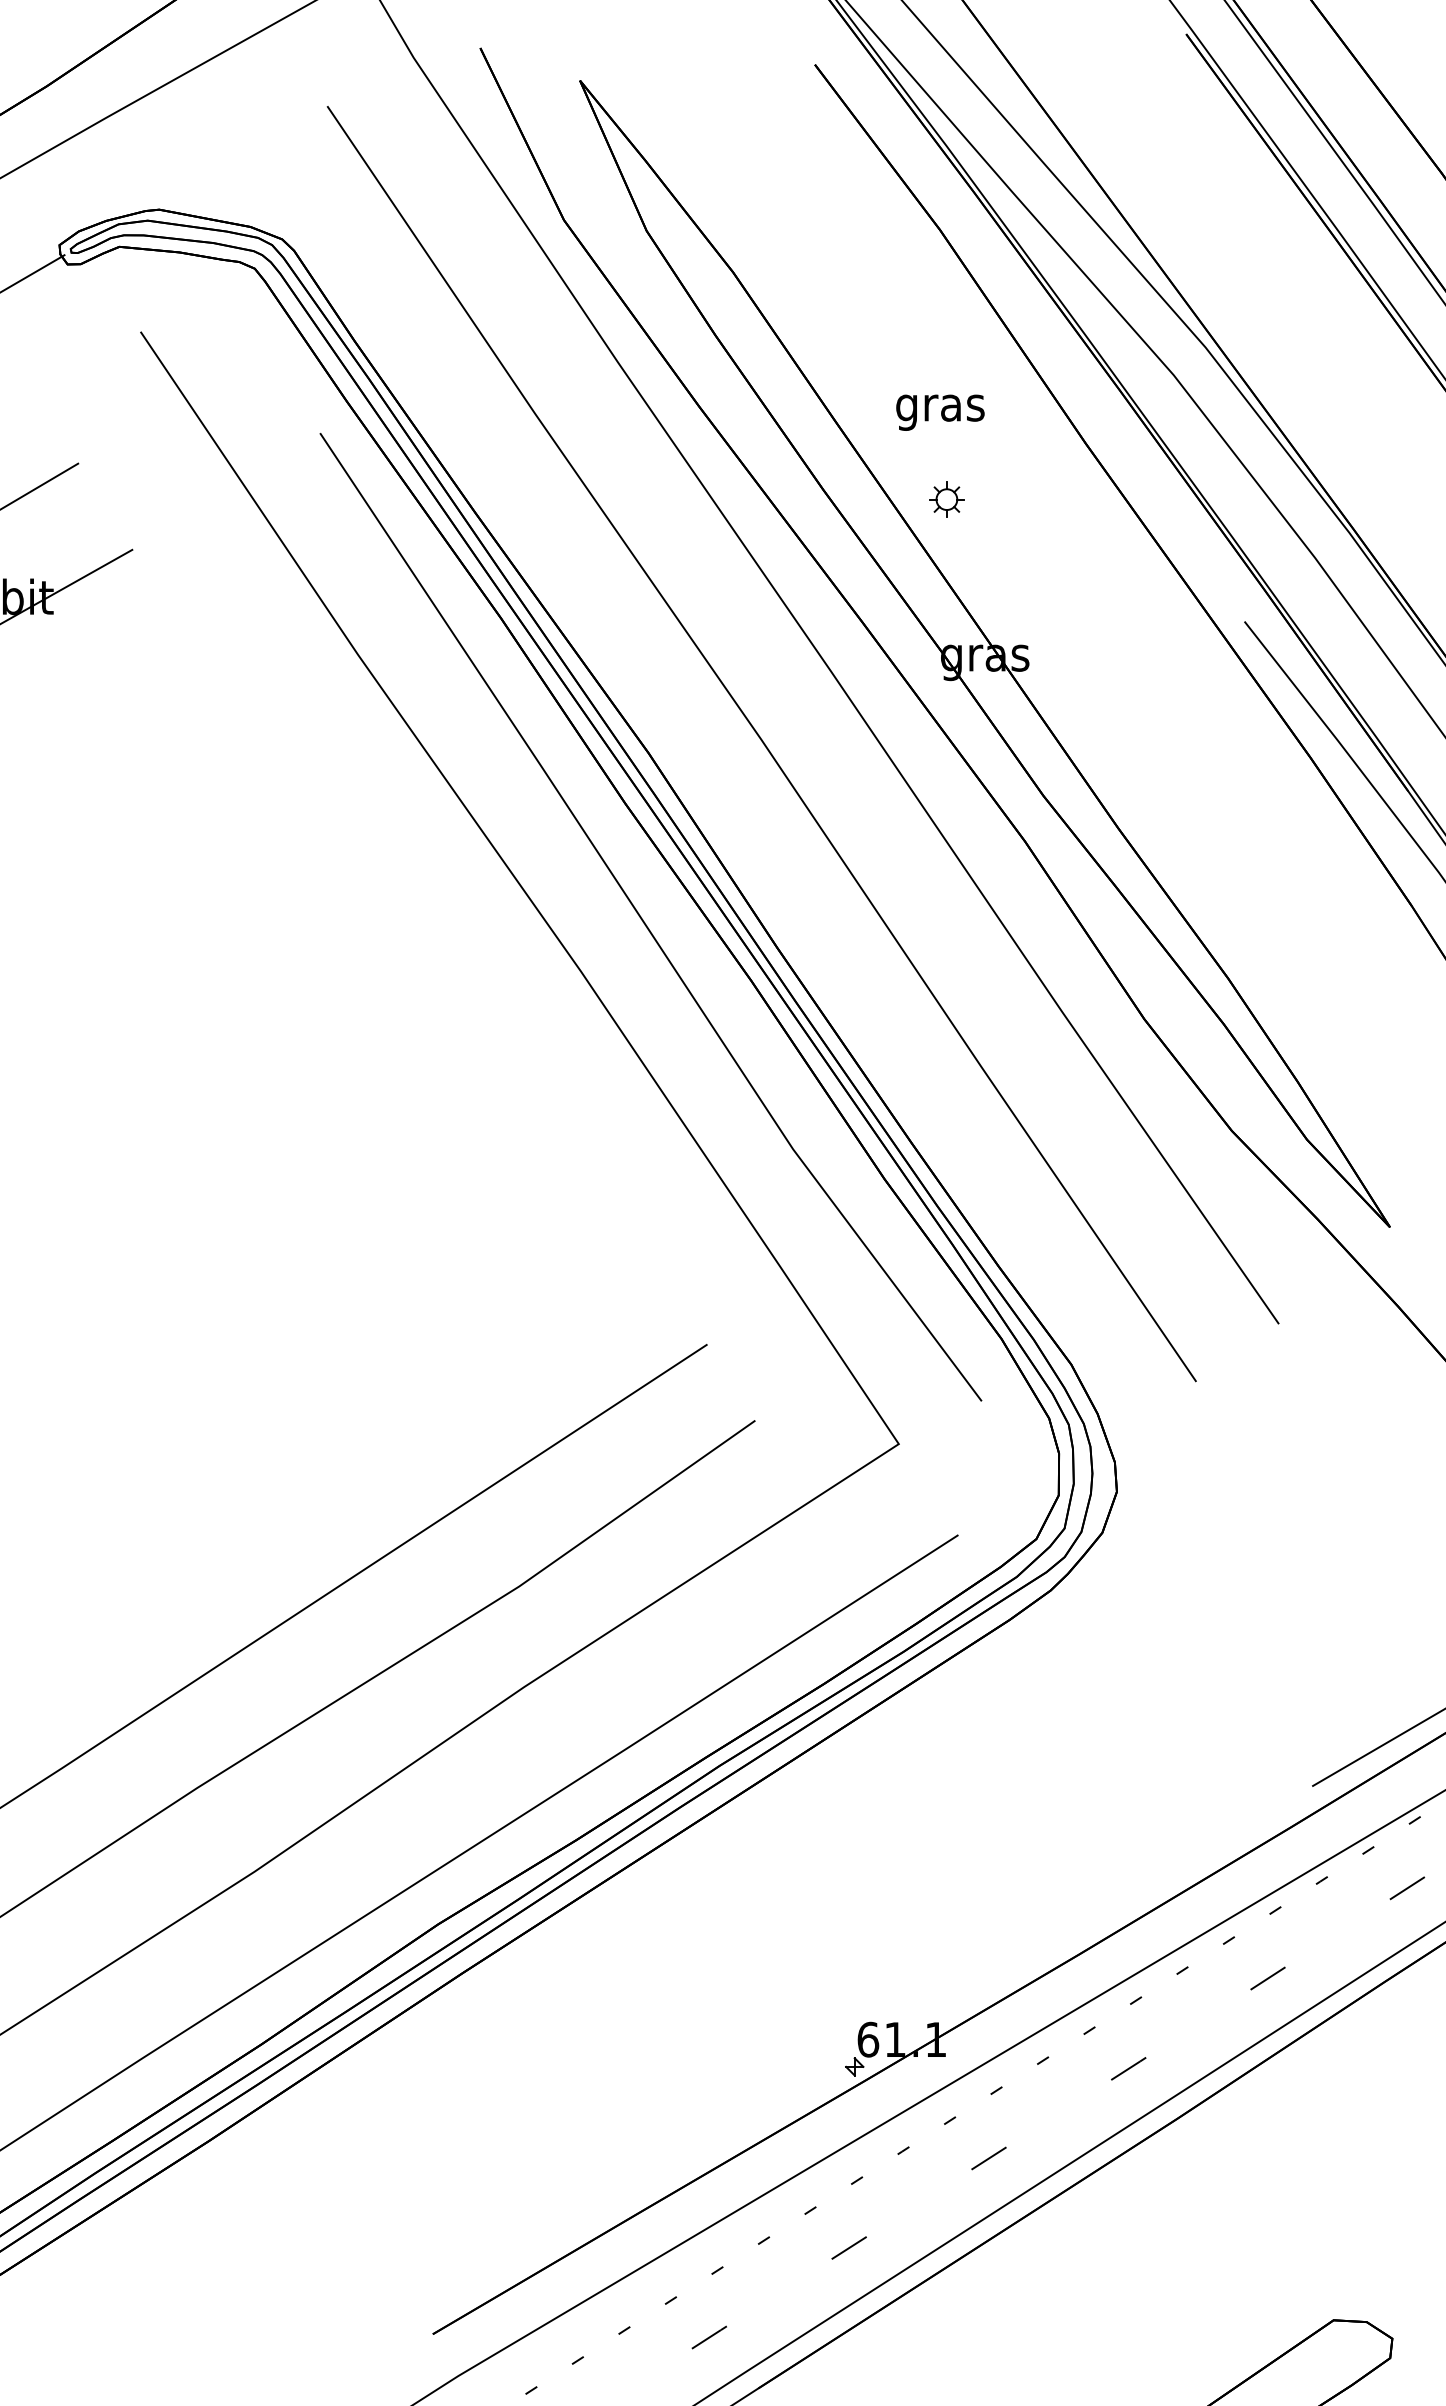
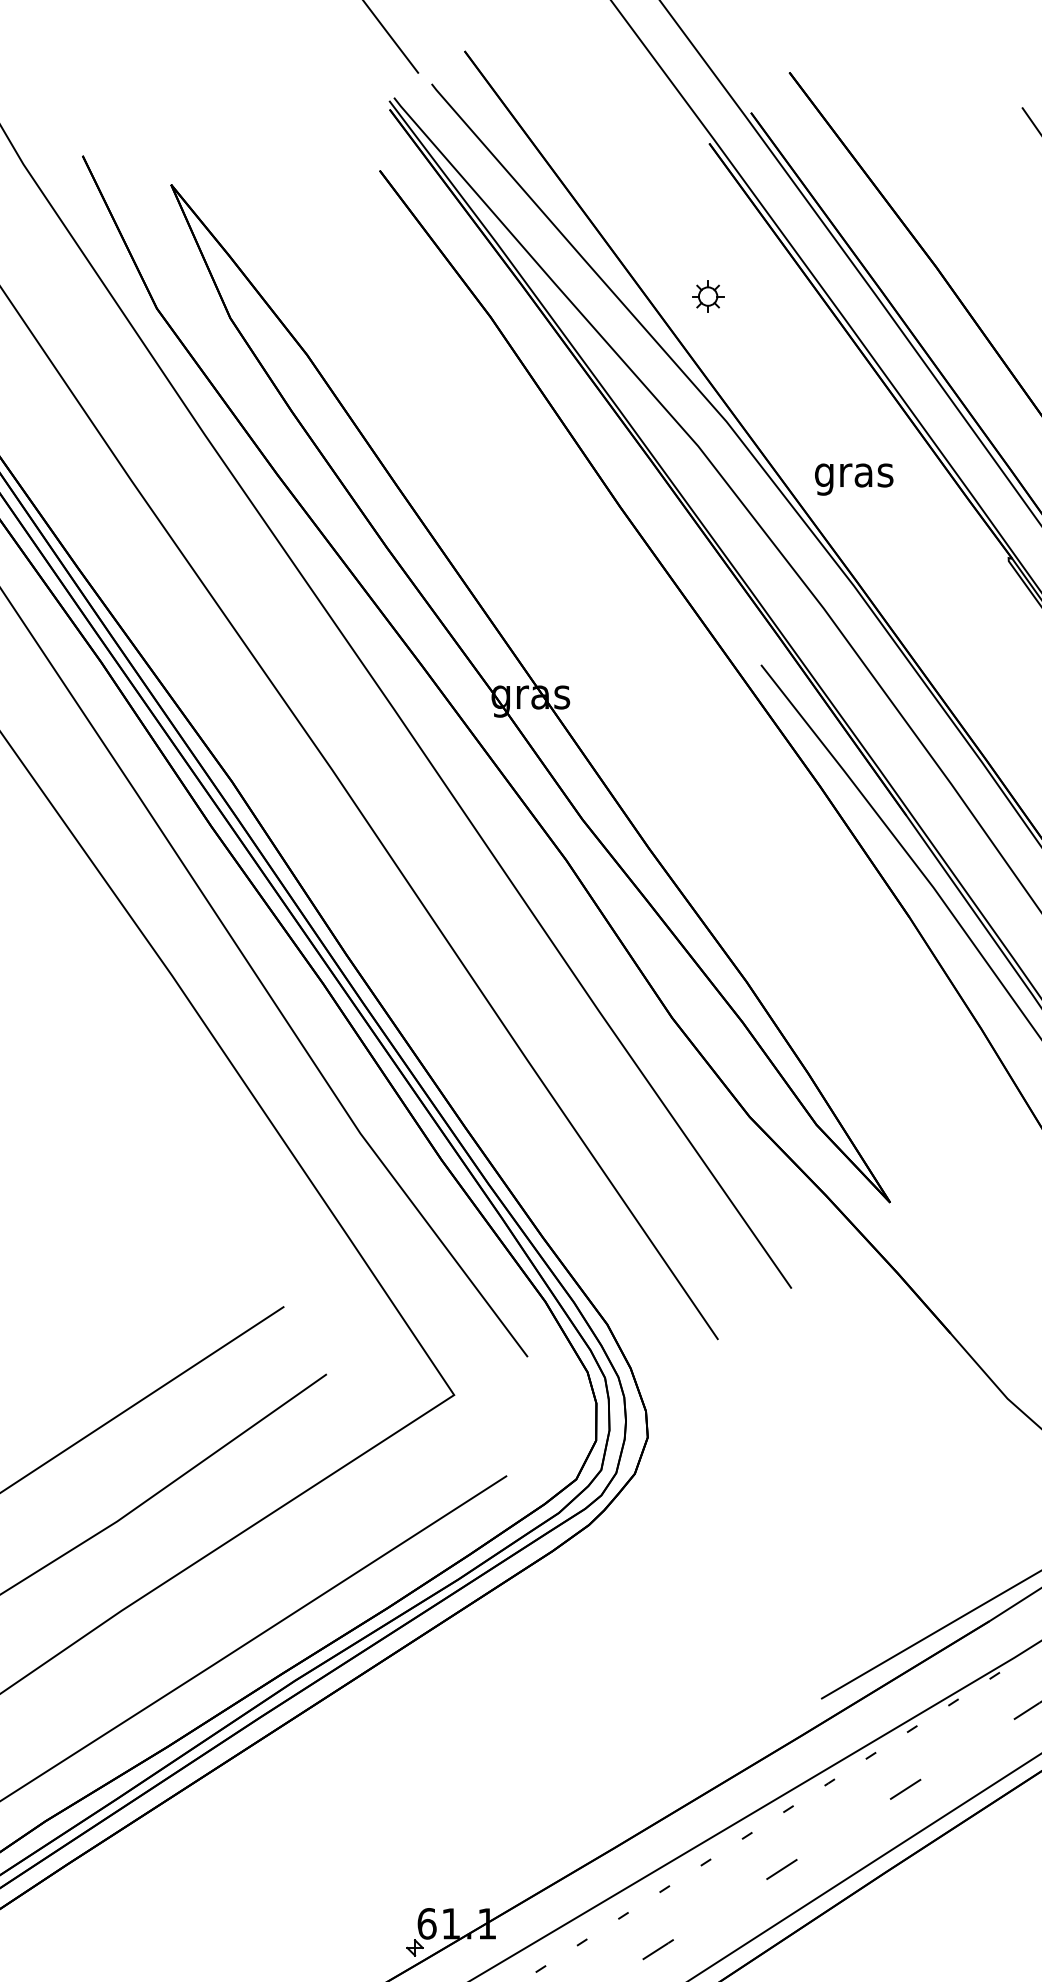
text: (940, 412) -> (854, 479), moved
part: (946, 499) -> (707, 296), moved

